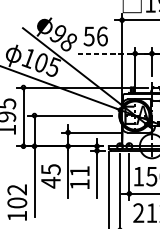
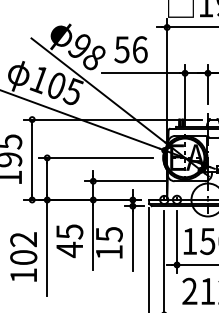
line: (103, 53) -> (141, 73), dashed -> solid
text: (80, 171) -> (109, 234), 11 -> 15
text: (17, 202) -> (23, 256), moved

